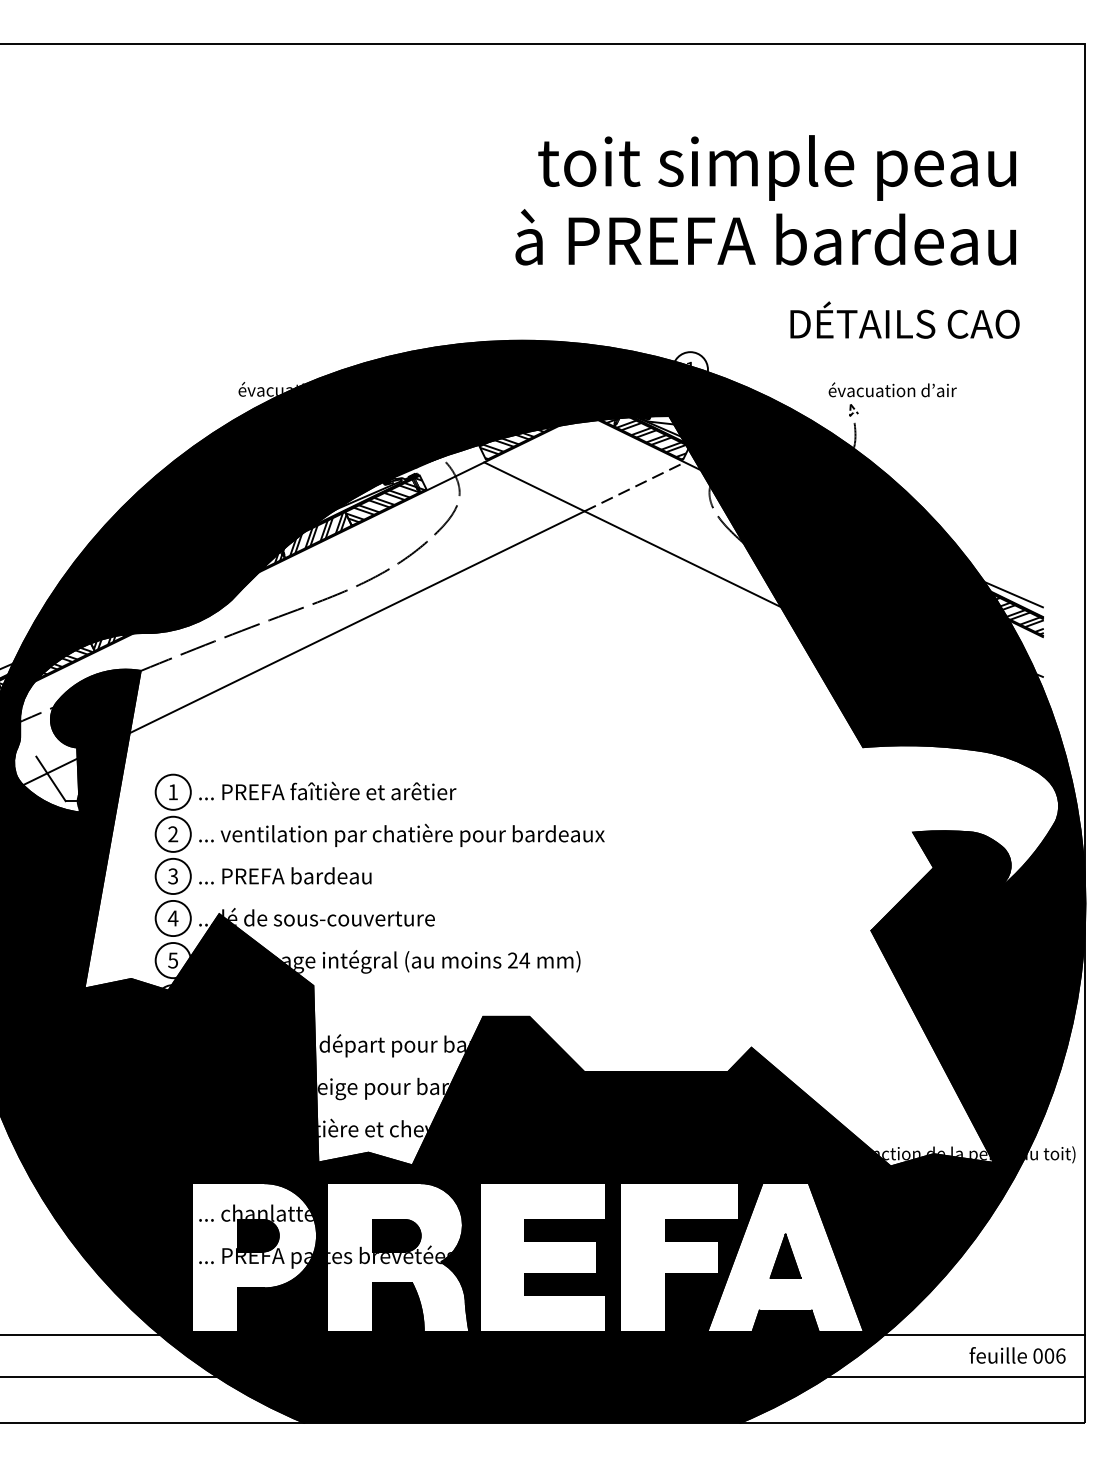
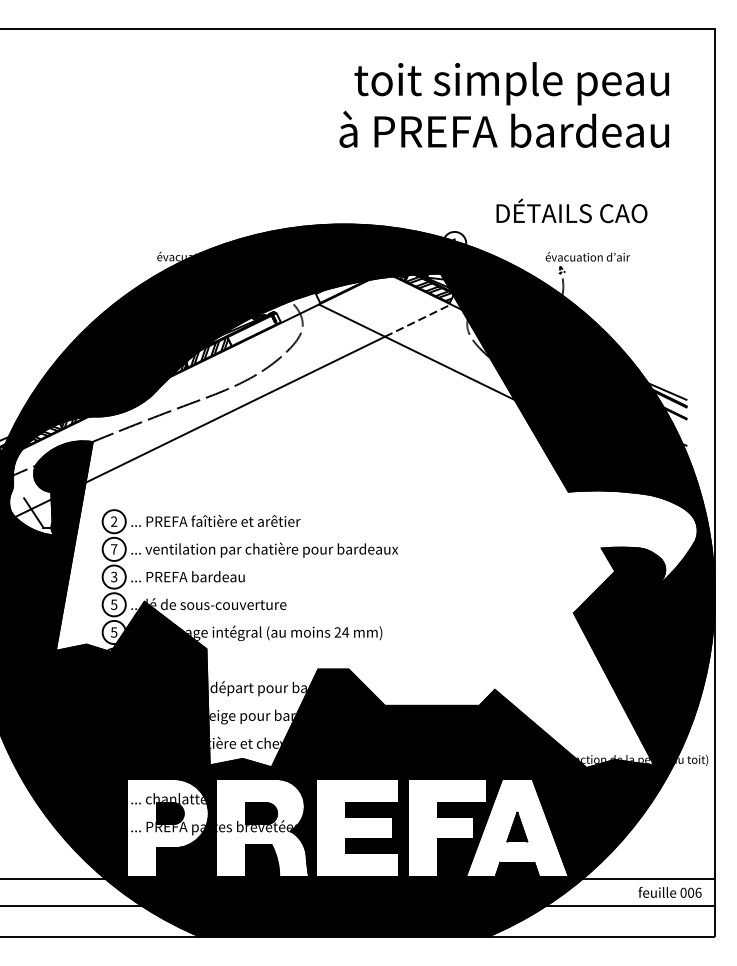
text: (764, 199) -> (503, 104), moved
text: (904, 319) -> (571, 210), moved
hatch: (527, 433) -> (347, 285), removed
hatch: (384, 498) -> (253, 328), removed
hatch: (1015, 614) -> (668, 404), removed
text: (173, 791) -> (114, 521), 1 -> 2
text: (173, 834) -> (114, 549), 2 -> 7
text: (172, 918) -> (113, 604), 4 -> 5

